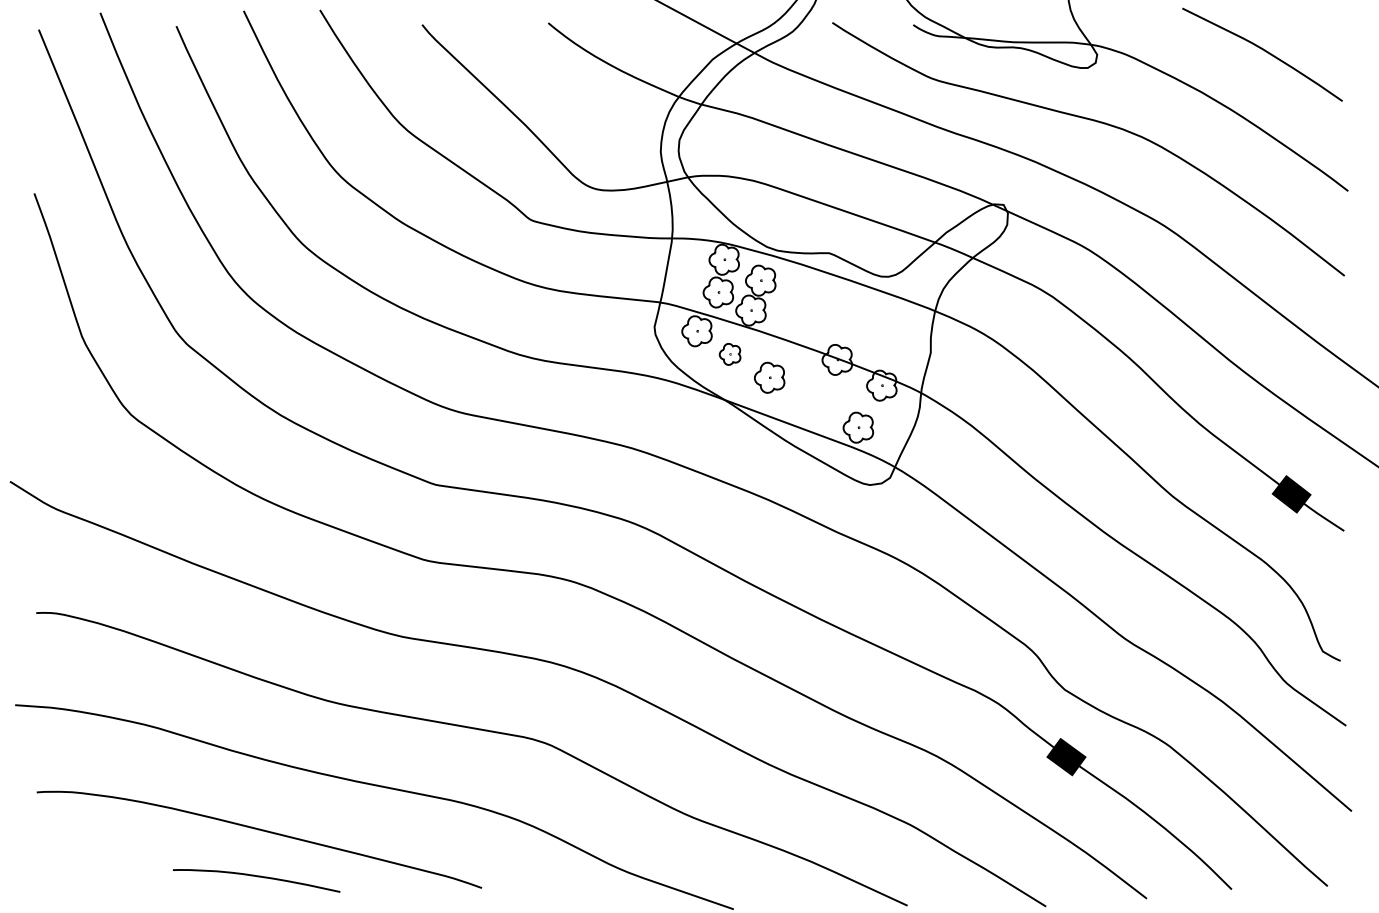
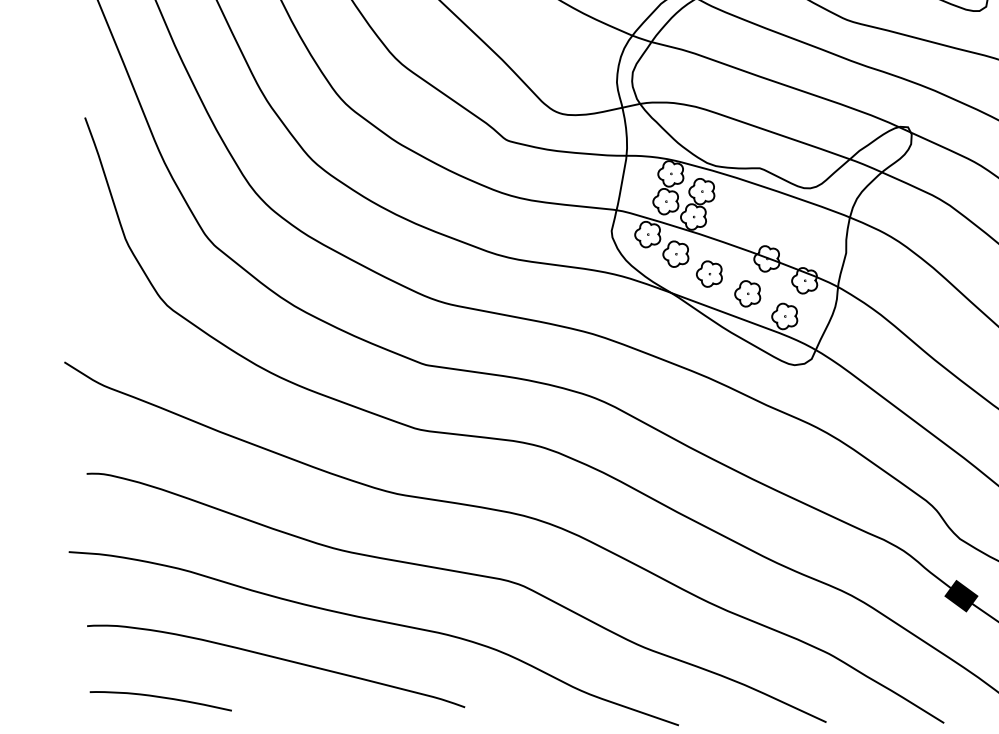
part: (729, 354) -> (675, 254), size x1.43
part: (814, 400) -> (747, 293), added
curve: (257, 877) -> (161, 698), moved

